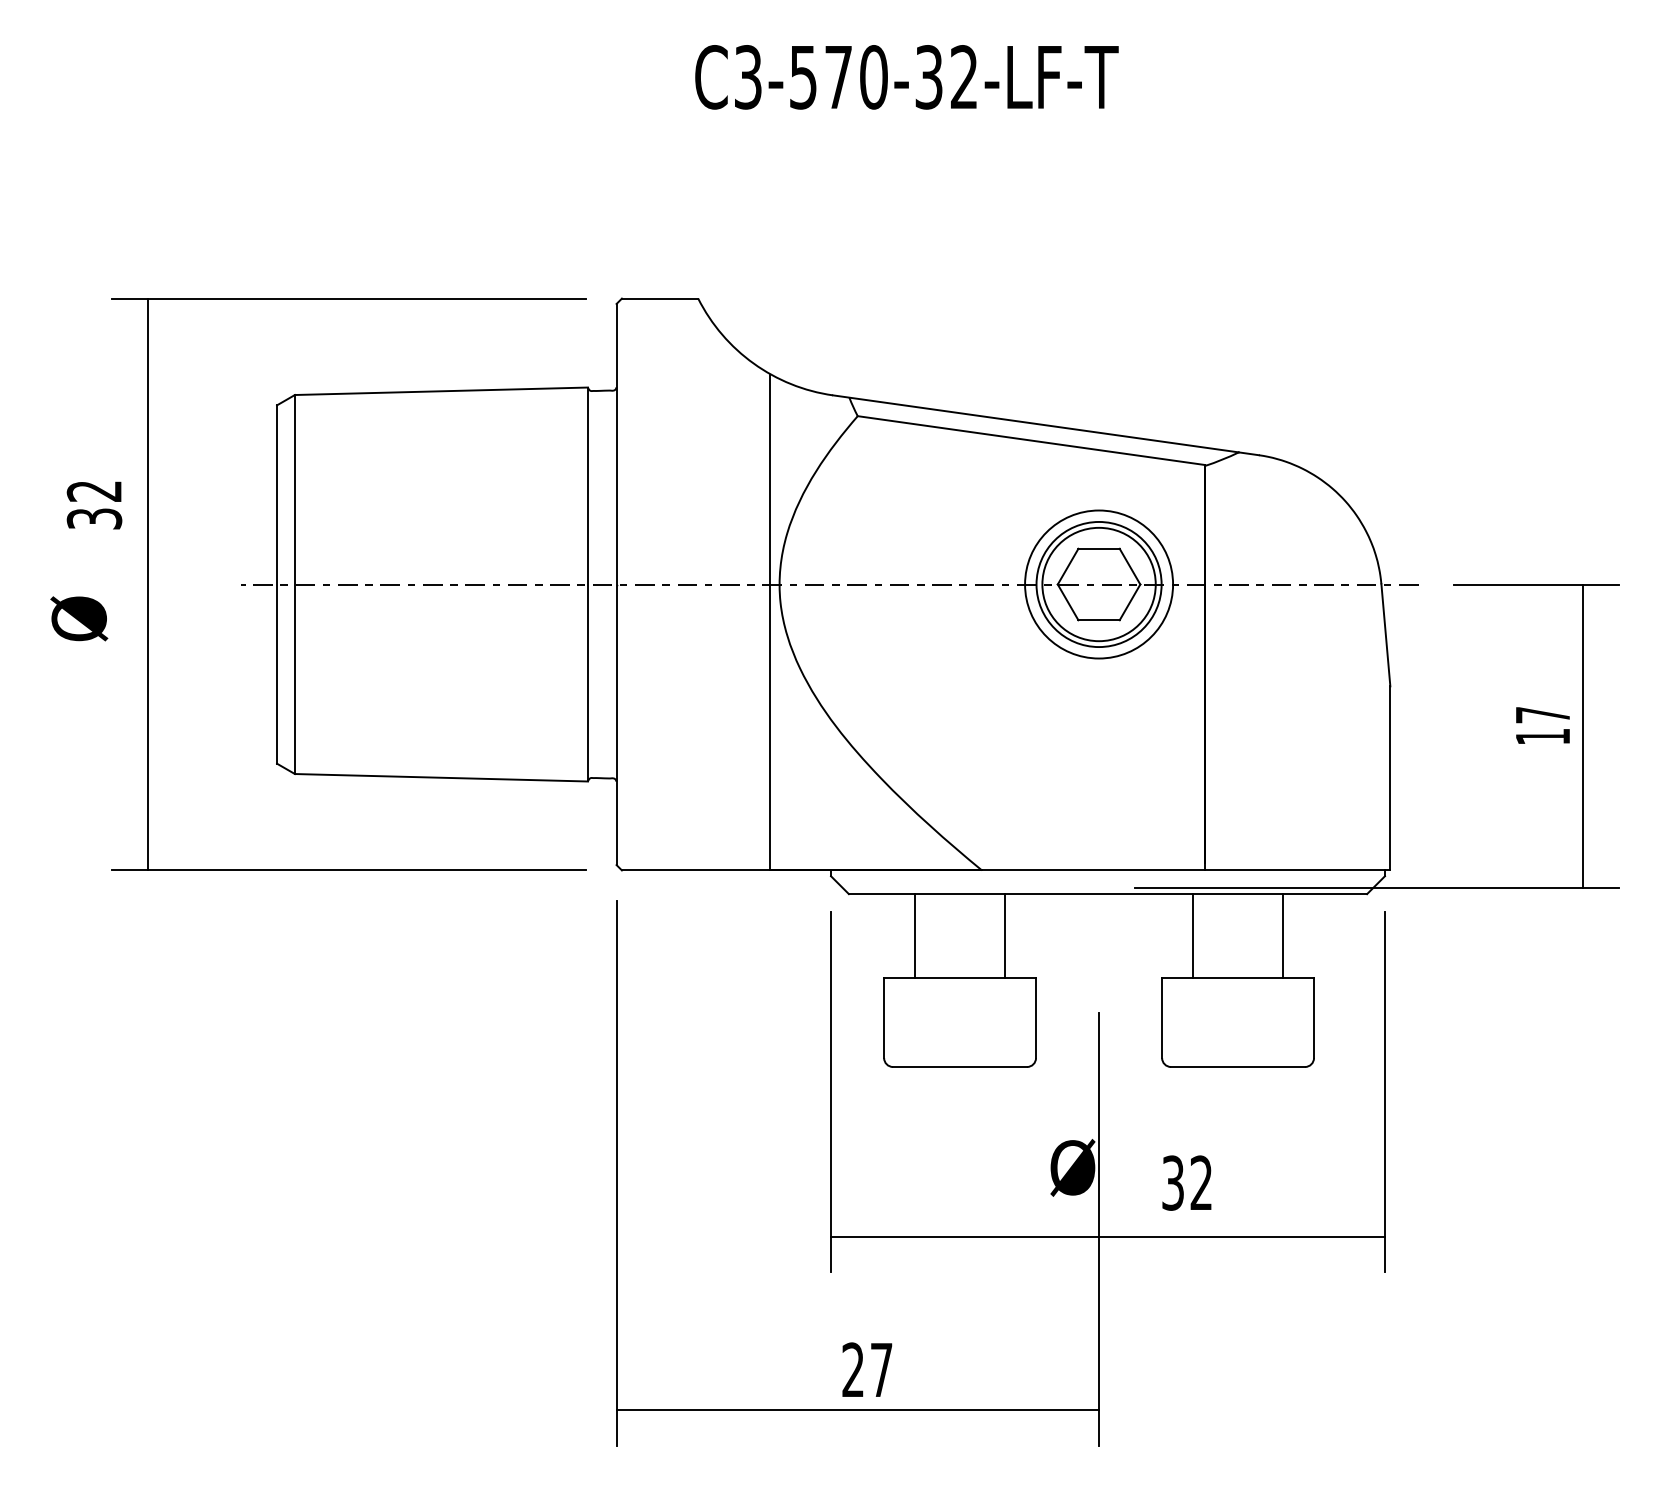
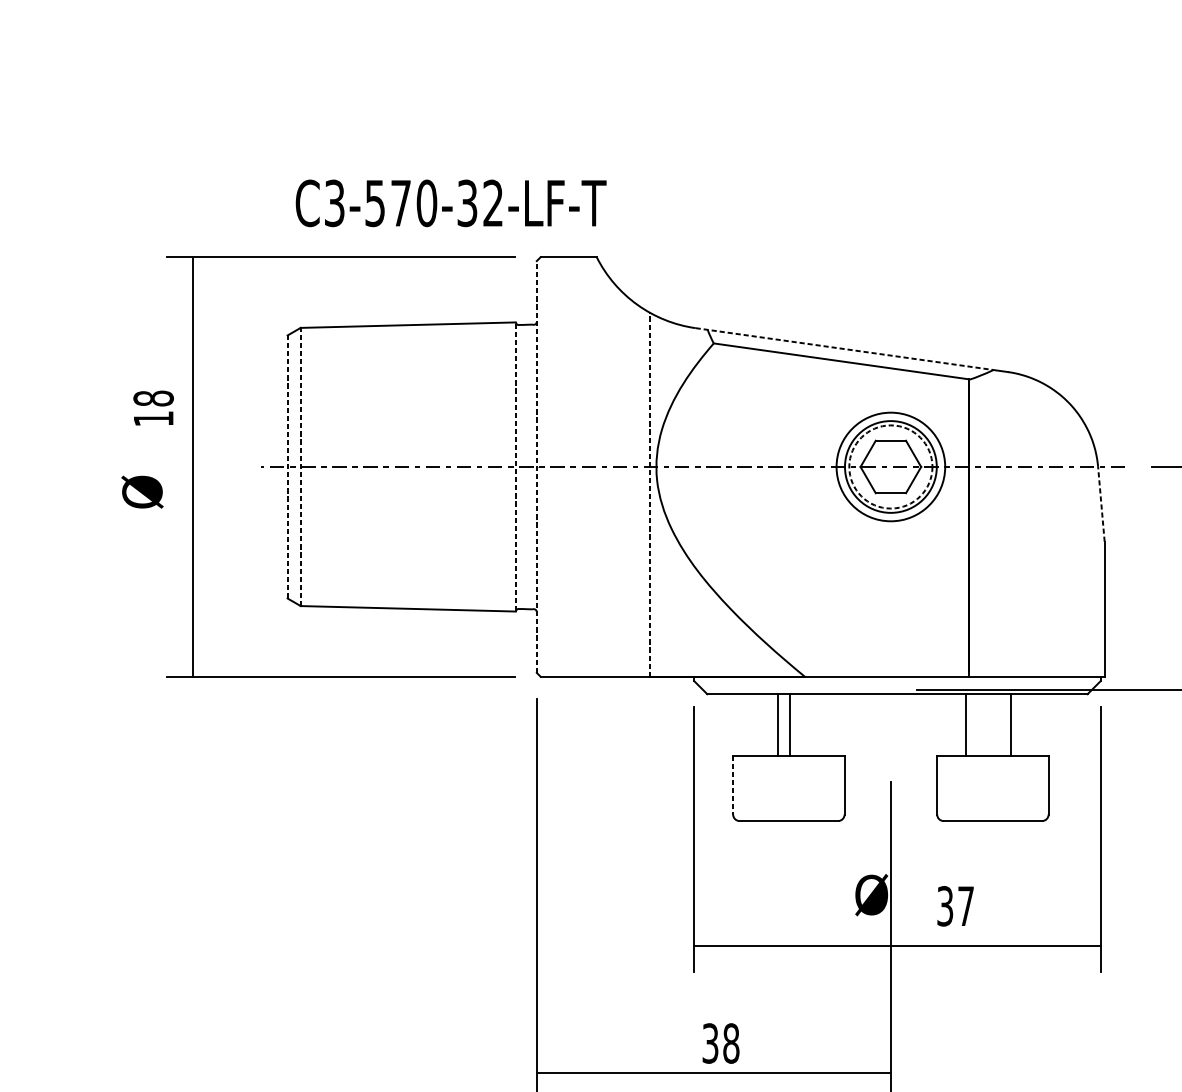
text: (906, 77) -> (450, 203), moved
line: (1035, 423) -> (844, 348), solid -> dashed
text: (94, 504) -> (153, 408), 32 -> 18
line: (277, 584) -> (287, 466), solid -> dashed
line: (294, 584) -> (300, 466), solid -> dashed
line: (588, 584) -> (516, 466), solid -> dashed
line: (616, 584) -> (536, 466), solid -> dashed
circle: (1098, 584) -> (890, 466), solid -> dashed
line: (770, 622) -> (649, 494), solid -> dashed
line: (1385, 634) -> (1101, 503), solid -> dashed
line: (915, 935) -> (789, 724), moved
line: (1004, 935) -> (778, 724), moved
line: (1193, 935) -> (1010, 724), moved
line: (1282, 935) -> (966, 724), moved
line: (884, 1018) -> (733, 785), solid -> dashed
text: (1200, 1182) -> (965, 905), 32 -> 37
text: (867, 1369) -> (720, 1043), 27 -> 38

